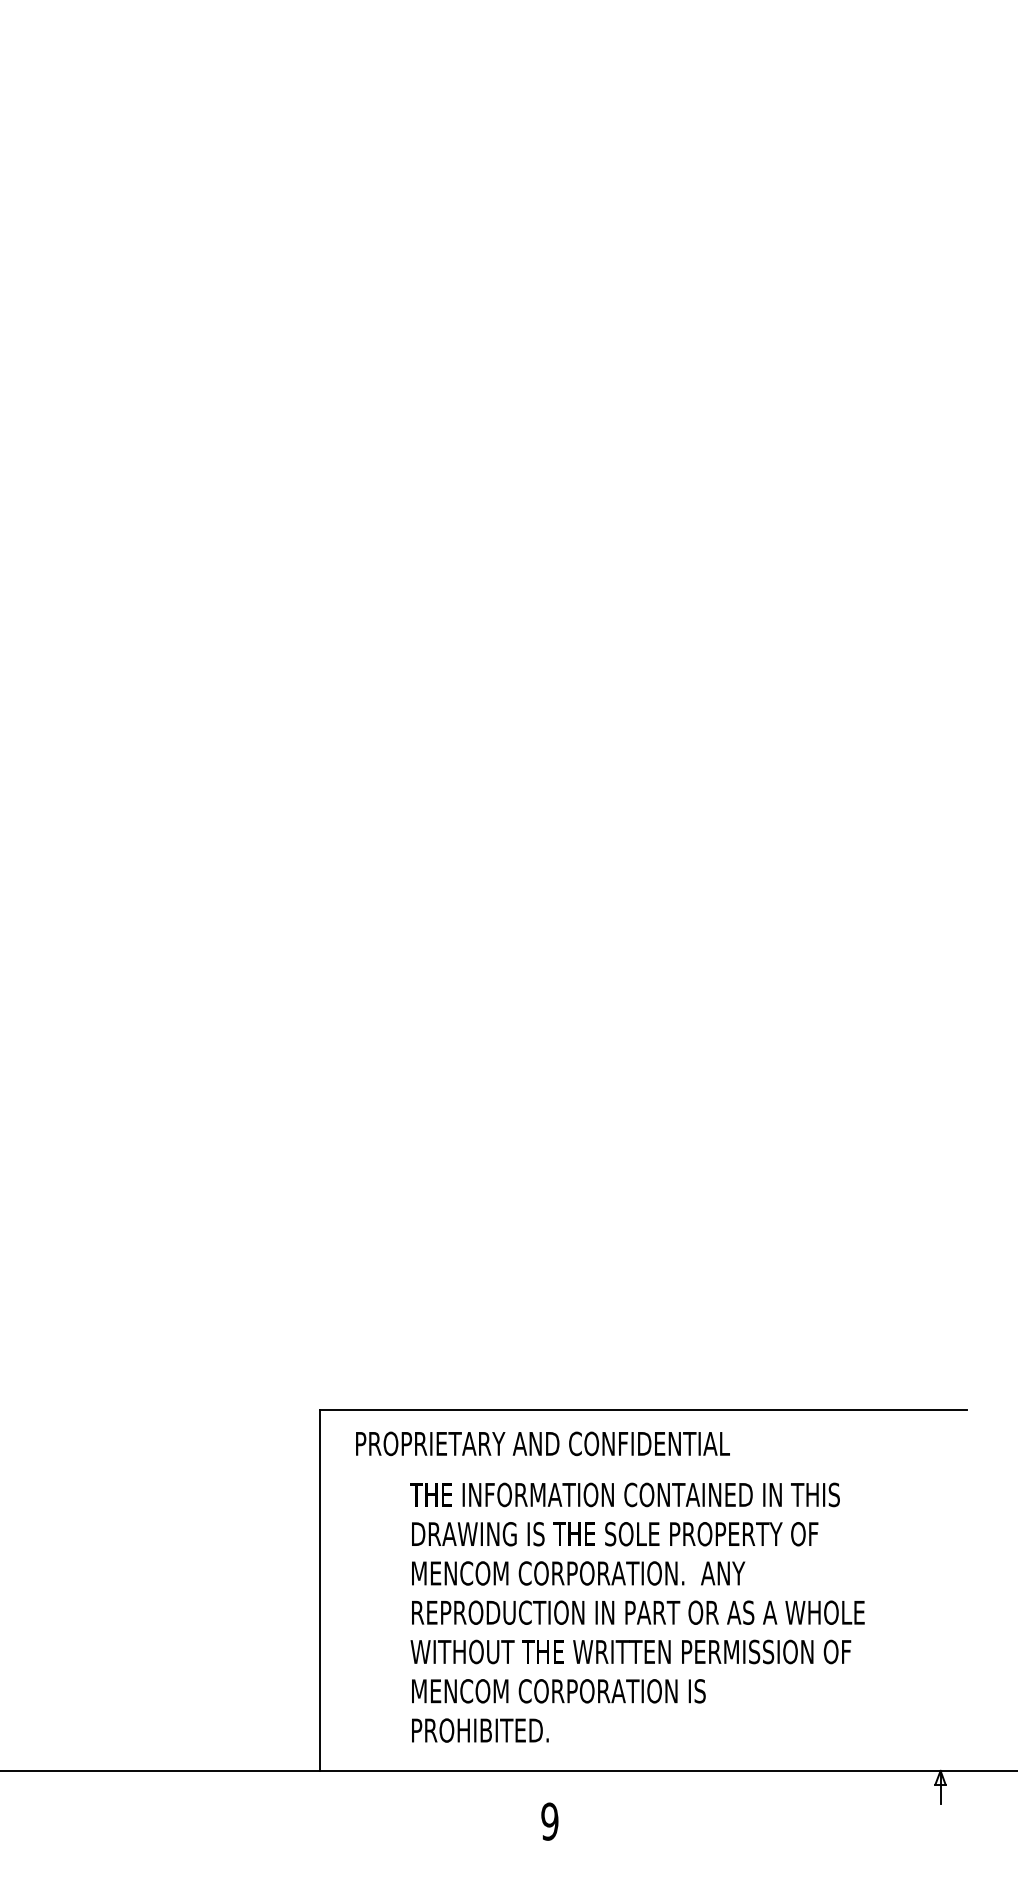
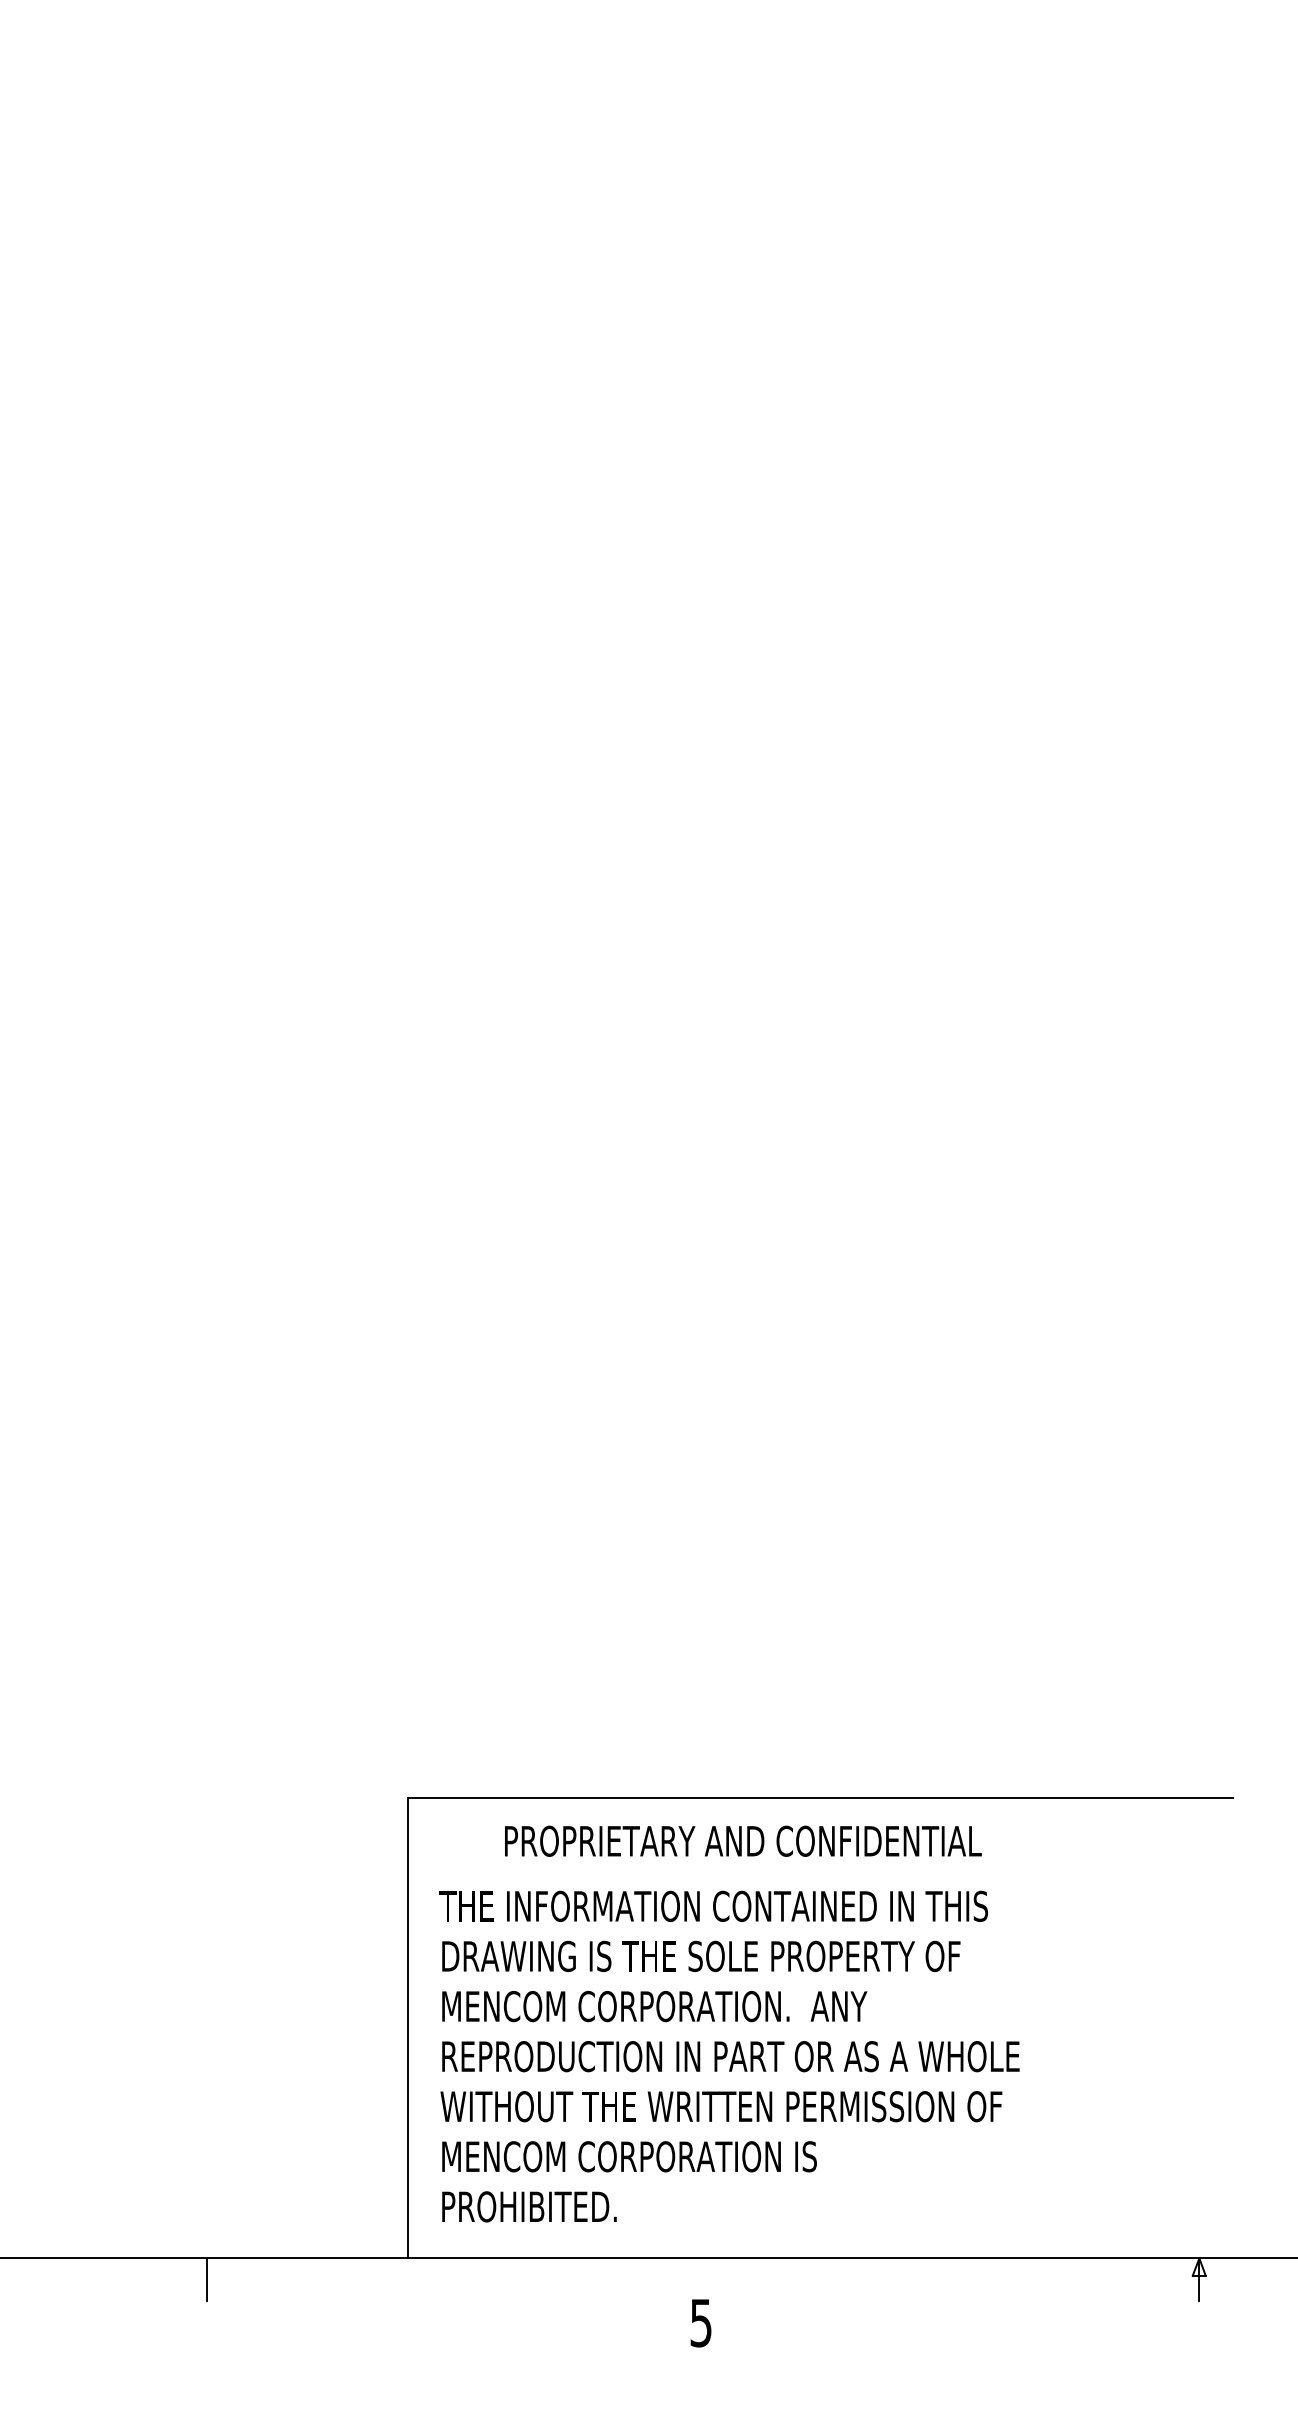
text: (543, 1443) -> (743, 1840), moved
text: (637, 1612) -> (729, 2056), moved
line: (162, 1787) -> (207, 2279), added
text: (550, 1821) -> (701, 2322), 9 -> 5

